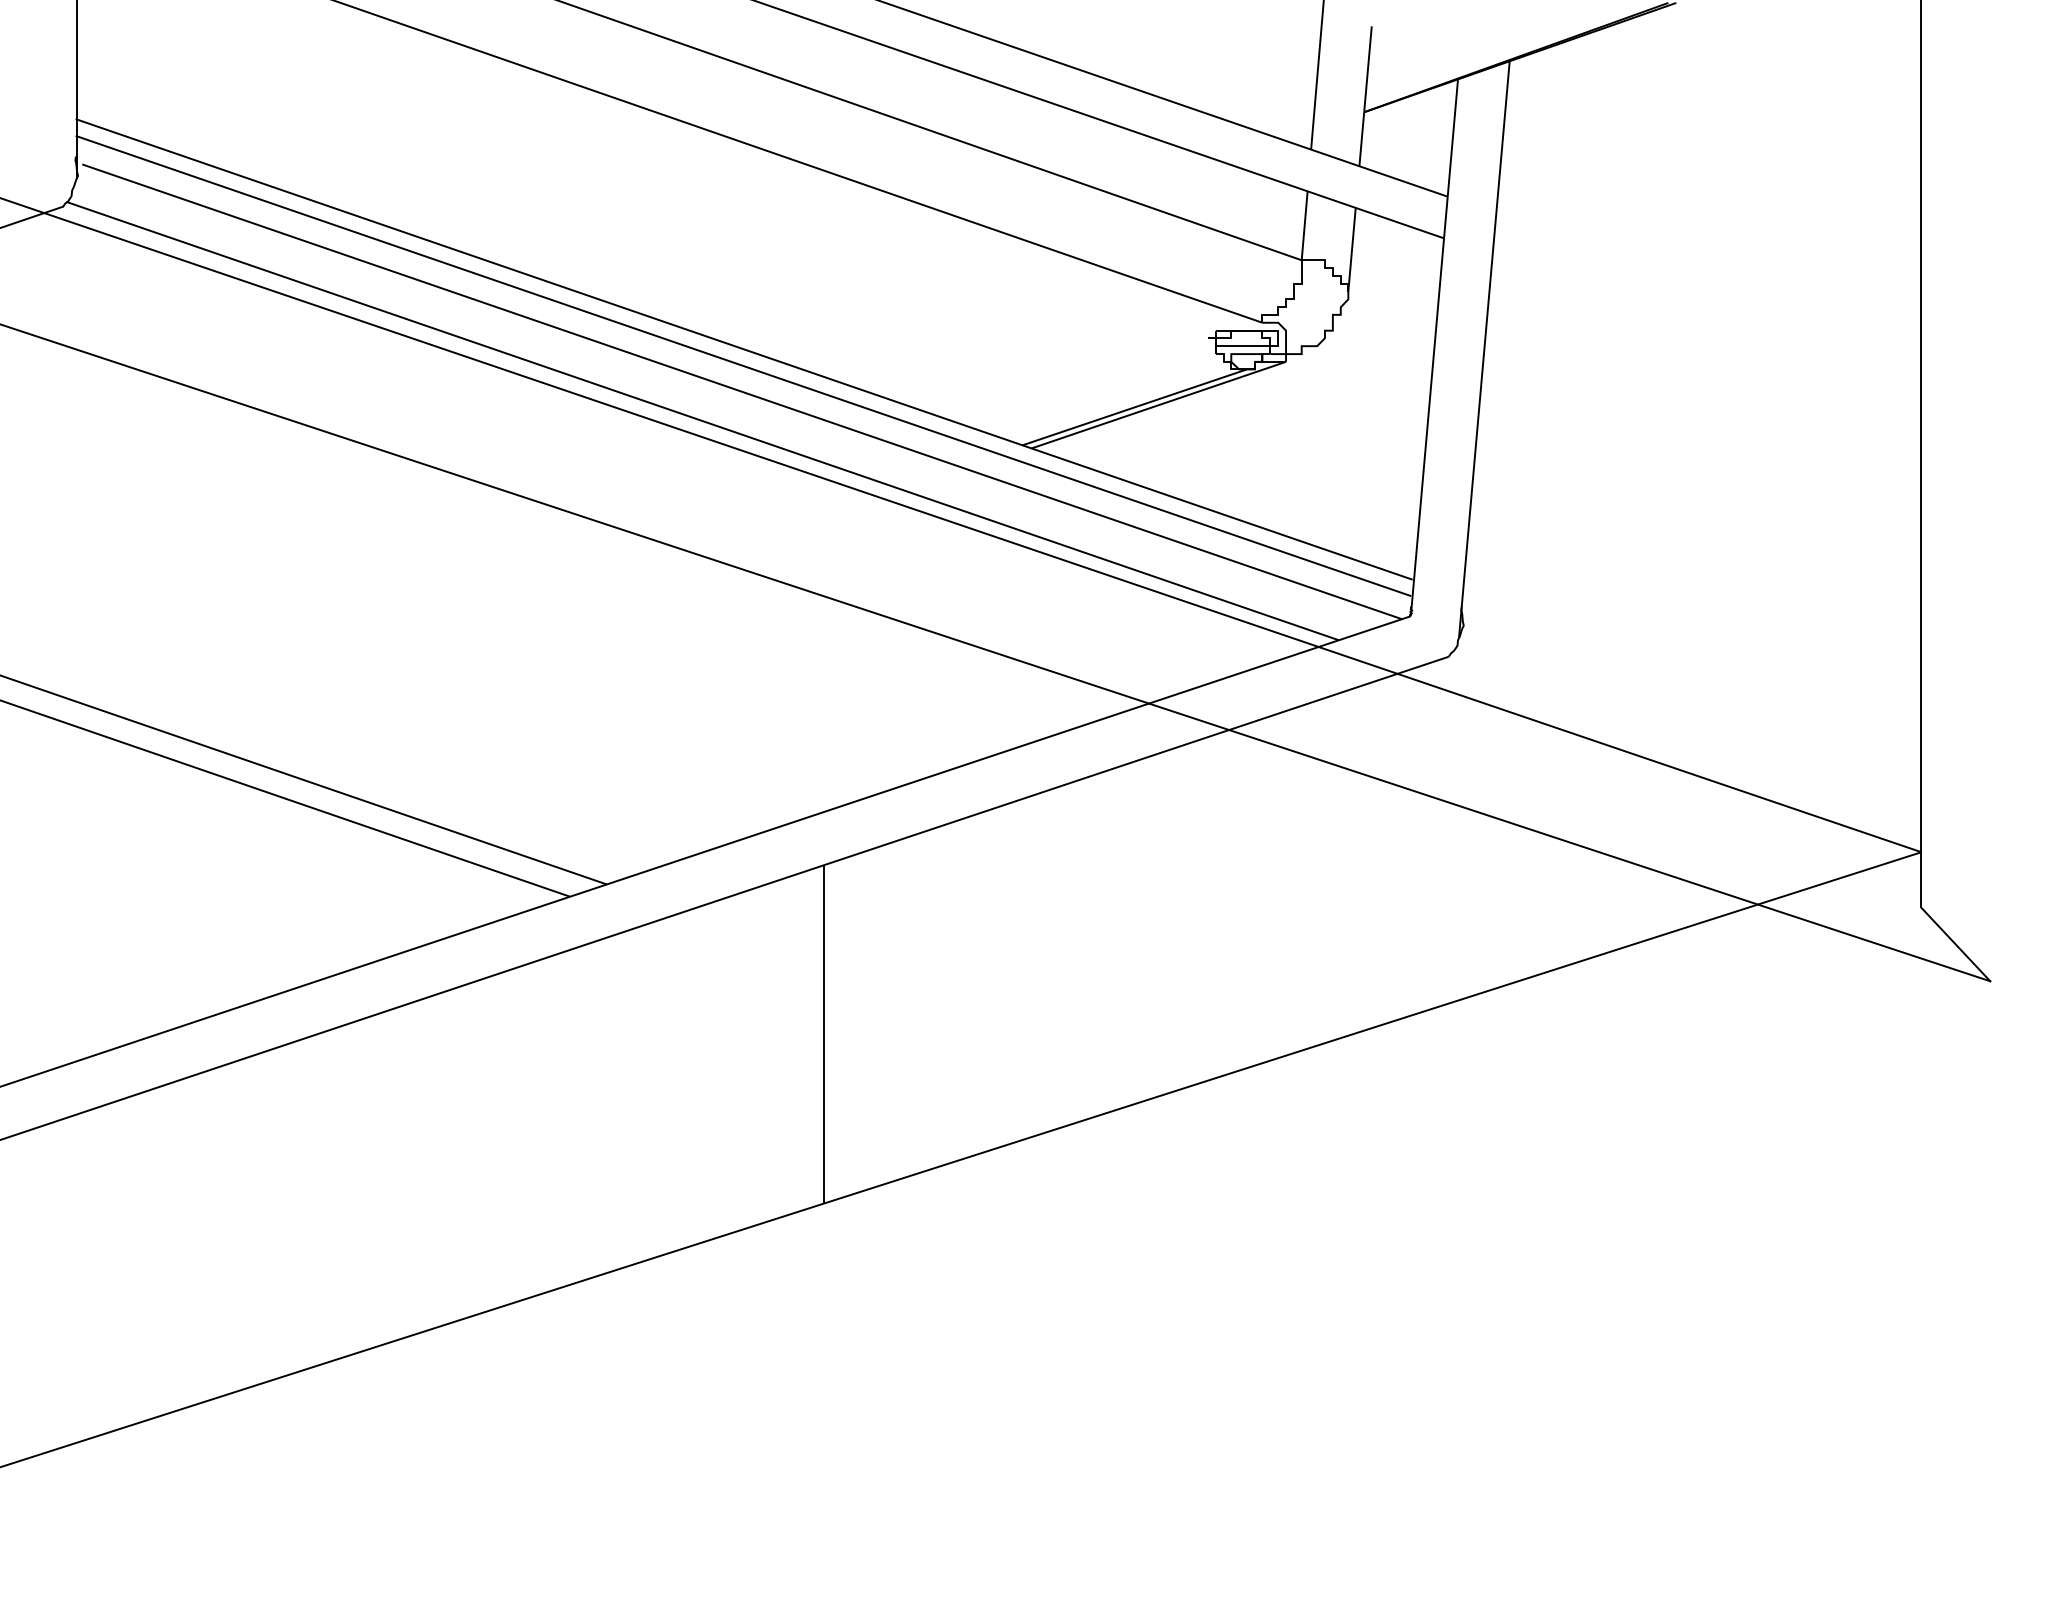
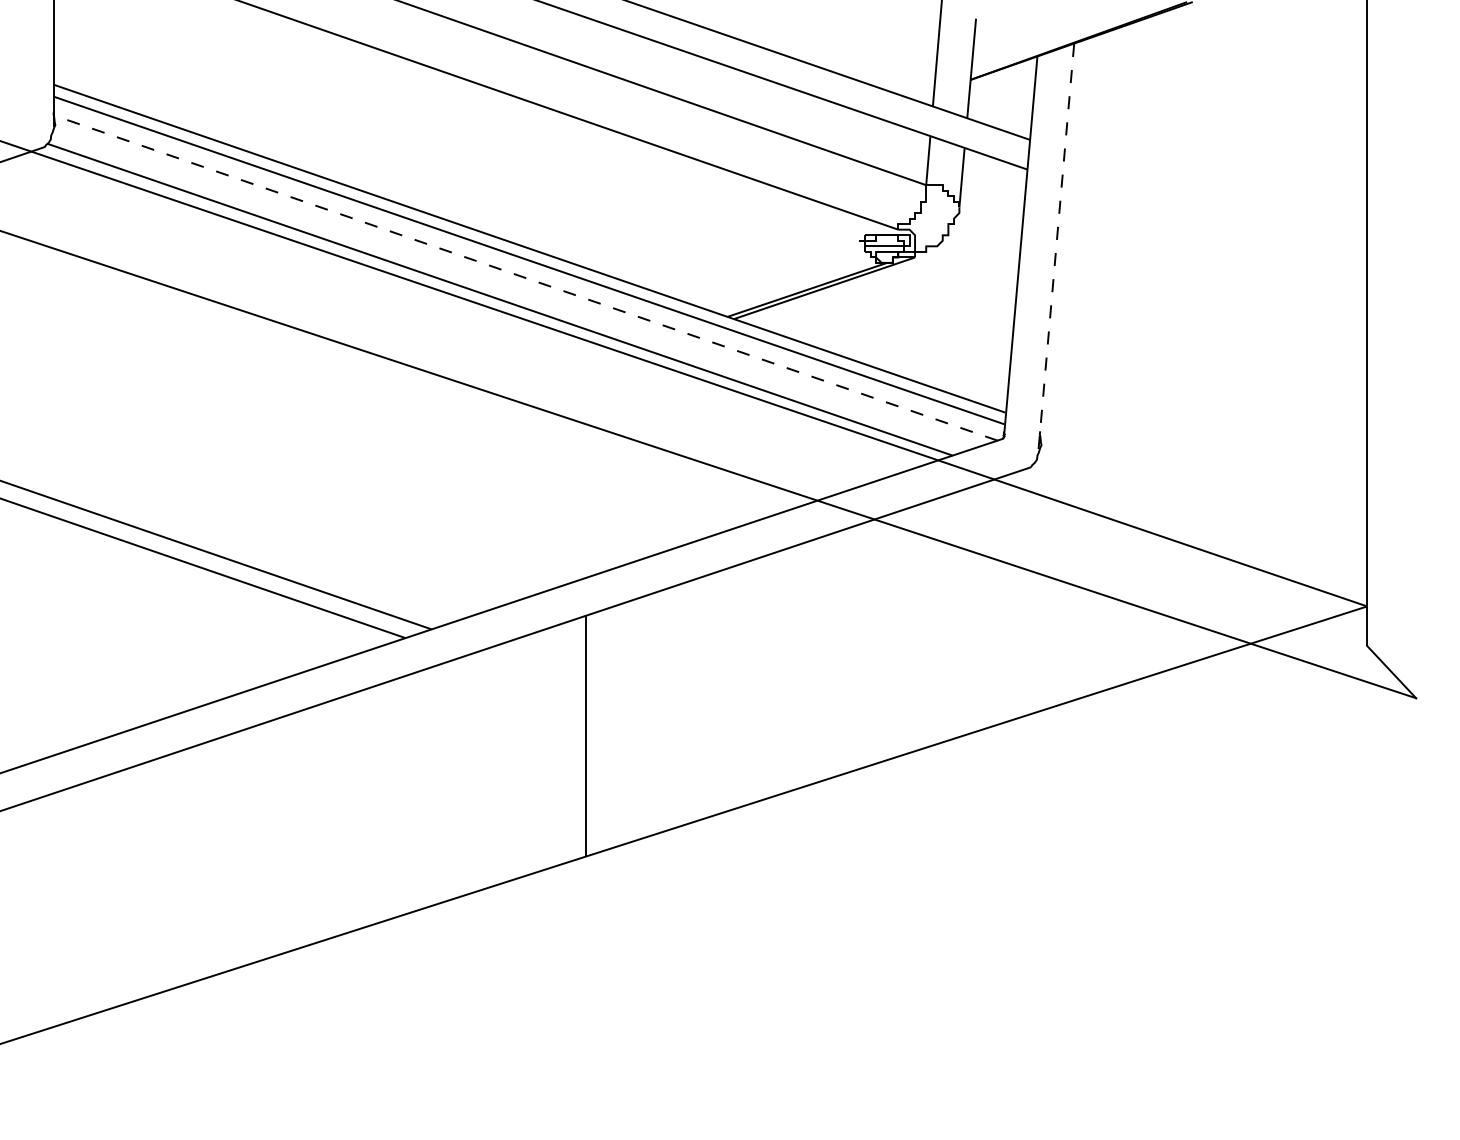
line: (1484, 350) -> (1056, 249), solid -> dashed
line: (741, 391) -> (527, 278), solid -> dashed

